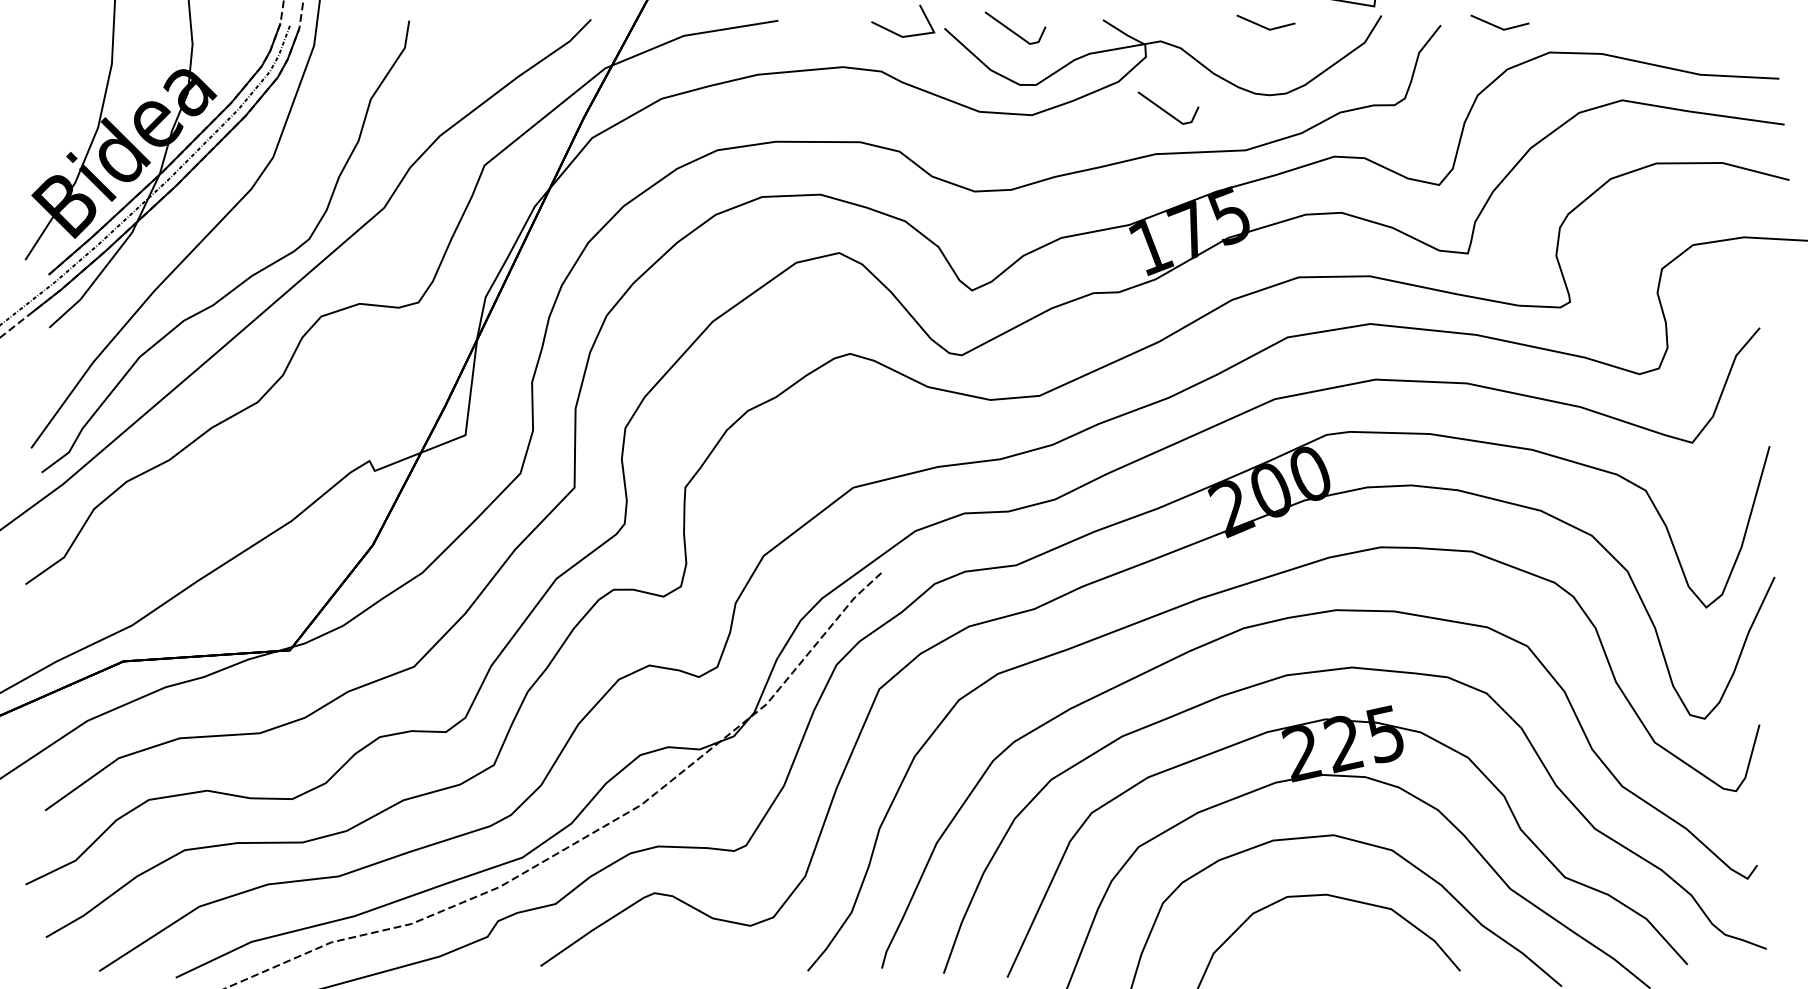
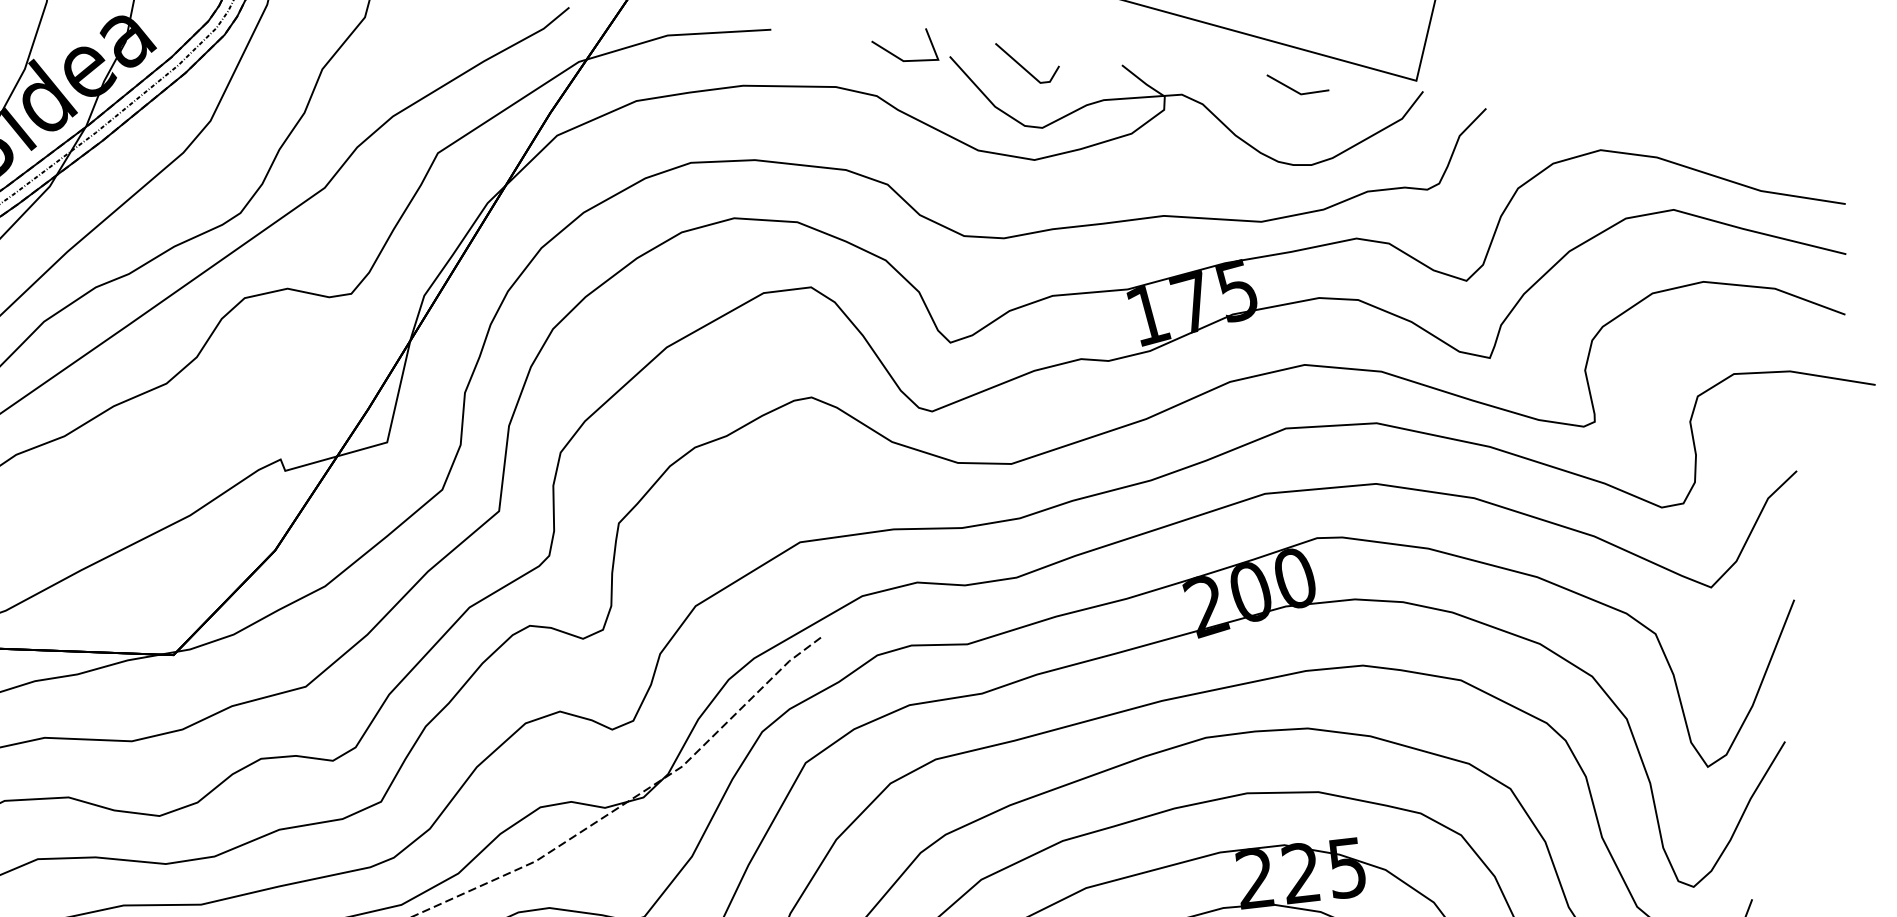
line: (1499, 26) -> (1549, 116), removed
line: (1167, 111) -> (1181, 171), removed

